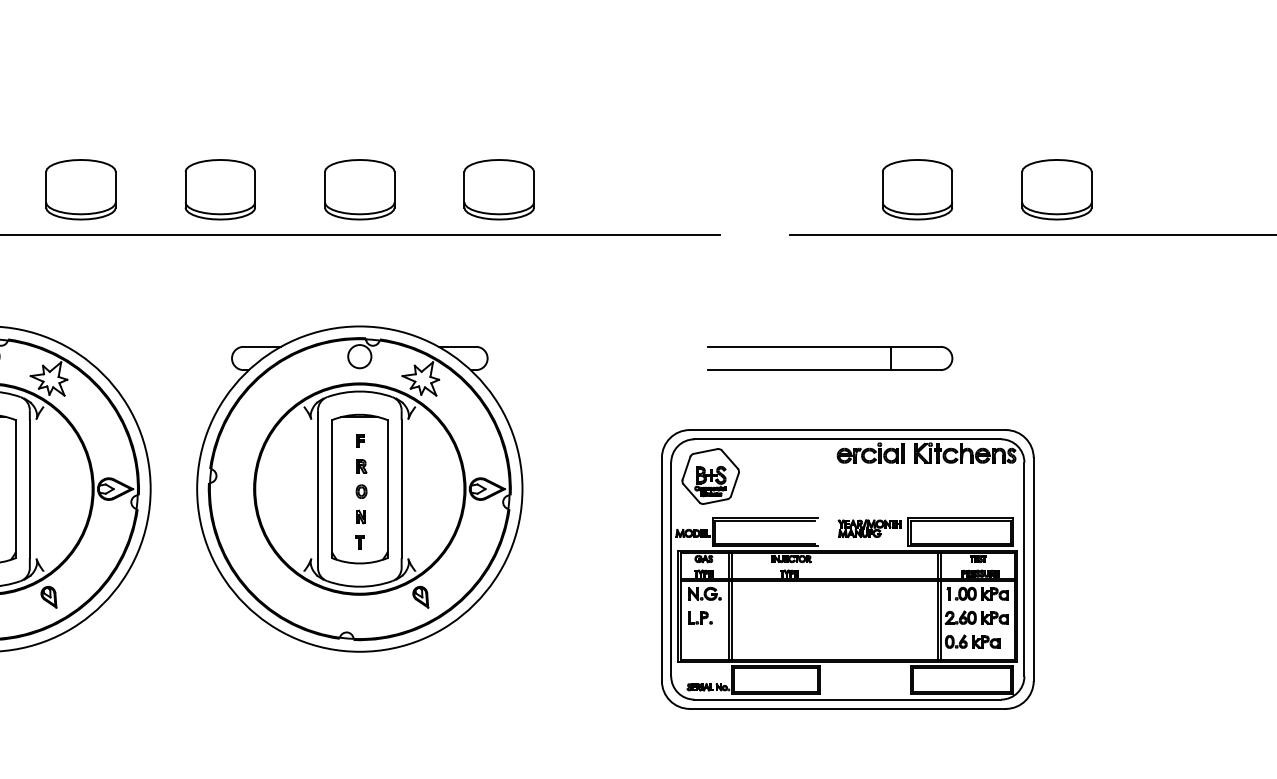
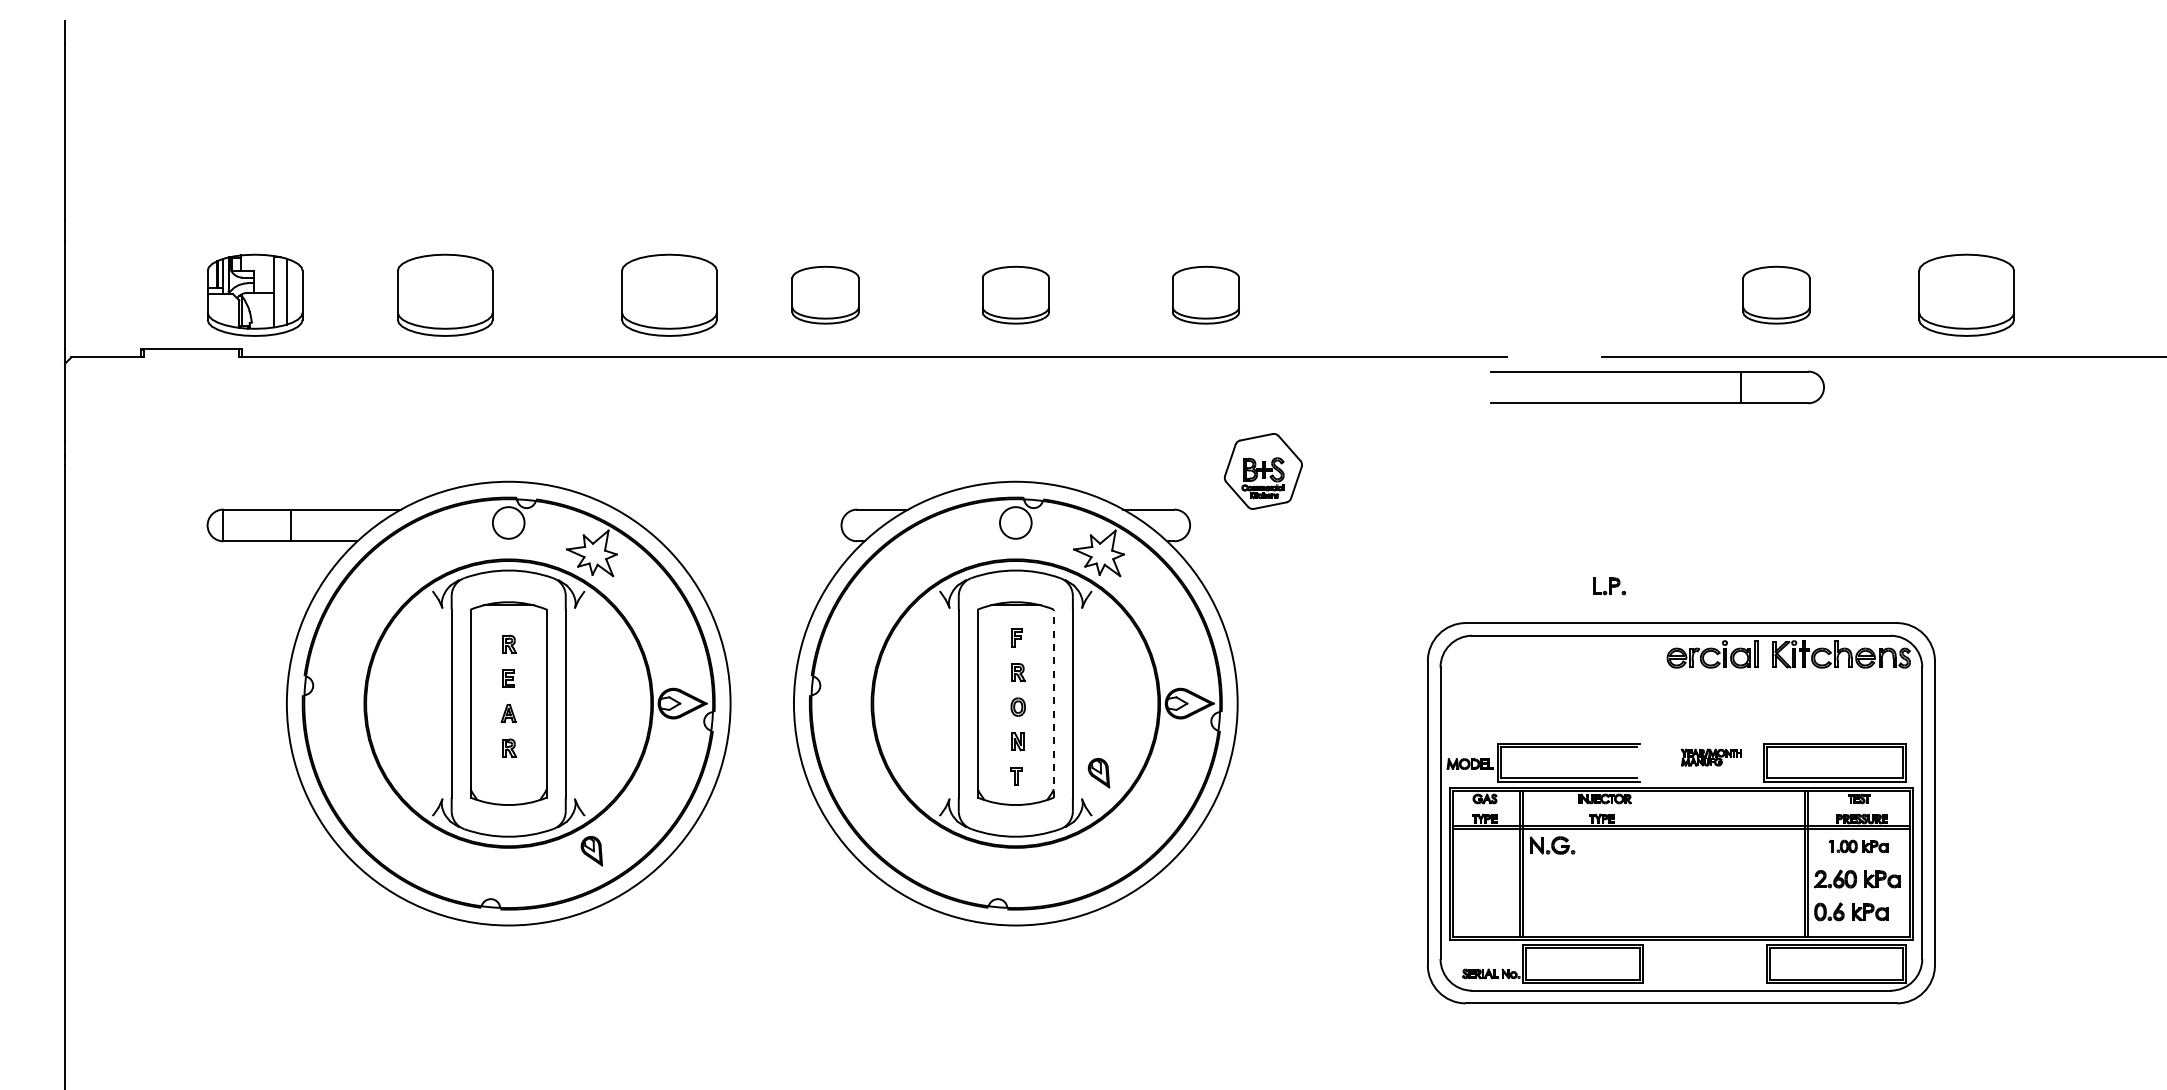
part: (80, 189) -> (669, 294), moved
part: (220, 189) -> (825, 294), size x0.7
part: (359, 189) -> (1015, 294), size x0.7
part: (498, 189) -> (1205, 294), size x0.7
part: (917, 189) -> (1776, 294), size x0.7
part: (830, 347) -> (1657, 372), moved
part: (710, 476) -> (1262, 471), moved
line: (387, 489) -> (1053, 703), solid -> dashed
part: (869, 528) -> (1711, 757), size x0.7
part: (704, 593) -> (1552, 845), moved
part: (977, 593) -> (1858, 846), size x0.7
part: (420, 597) -> (1098, 773), moved
part: (700, 618) -> (1609, 586), moved

